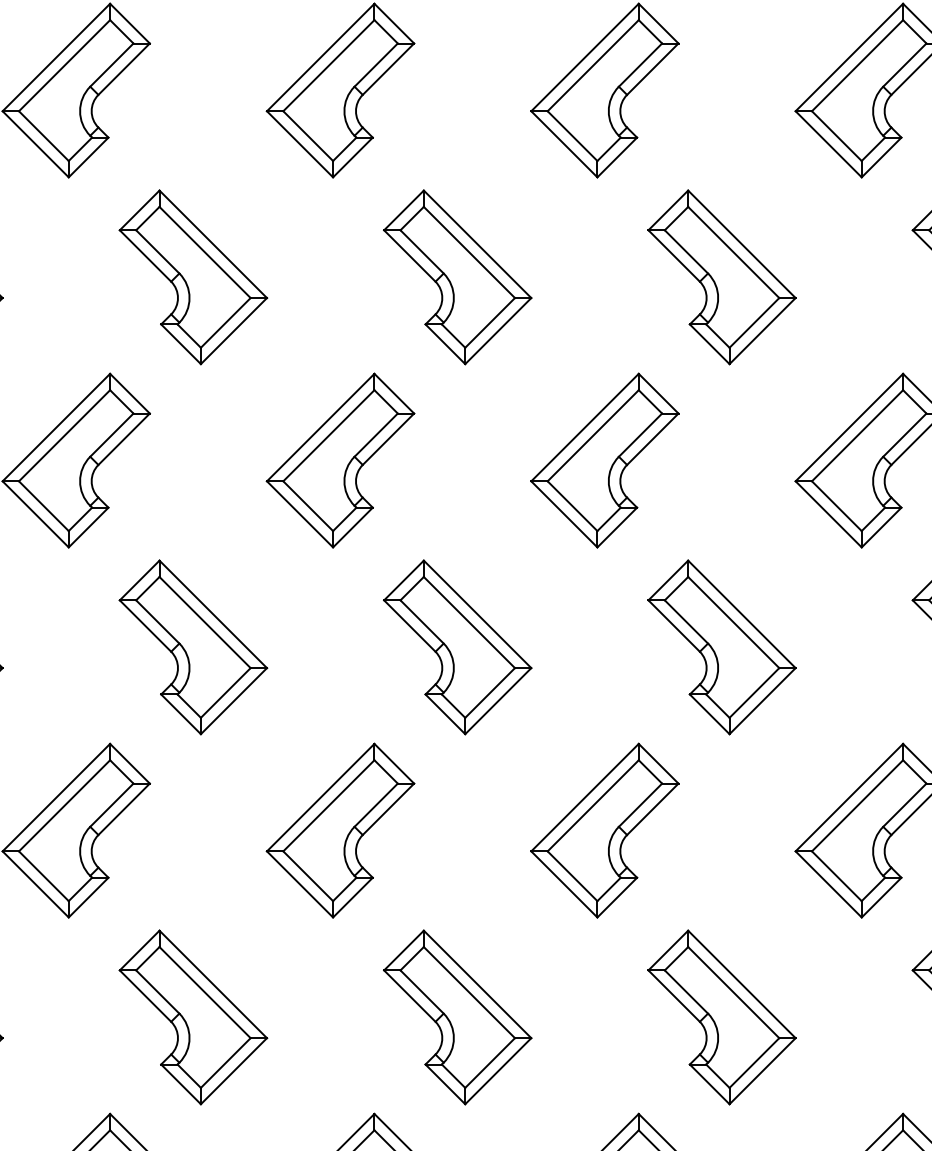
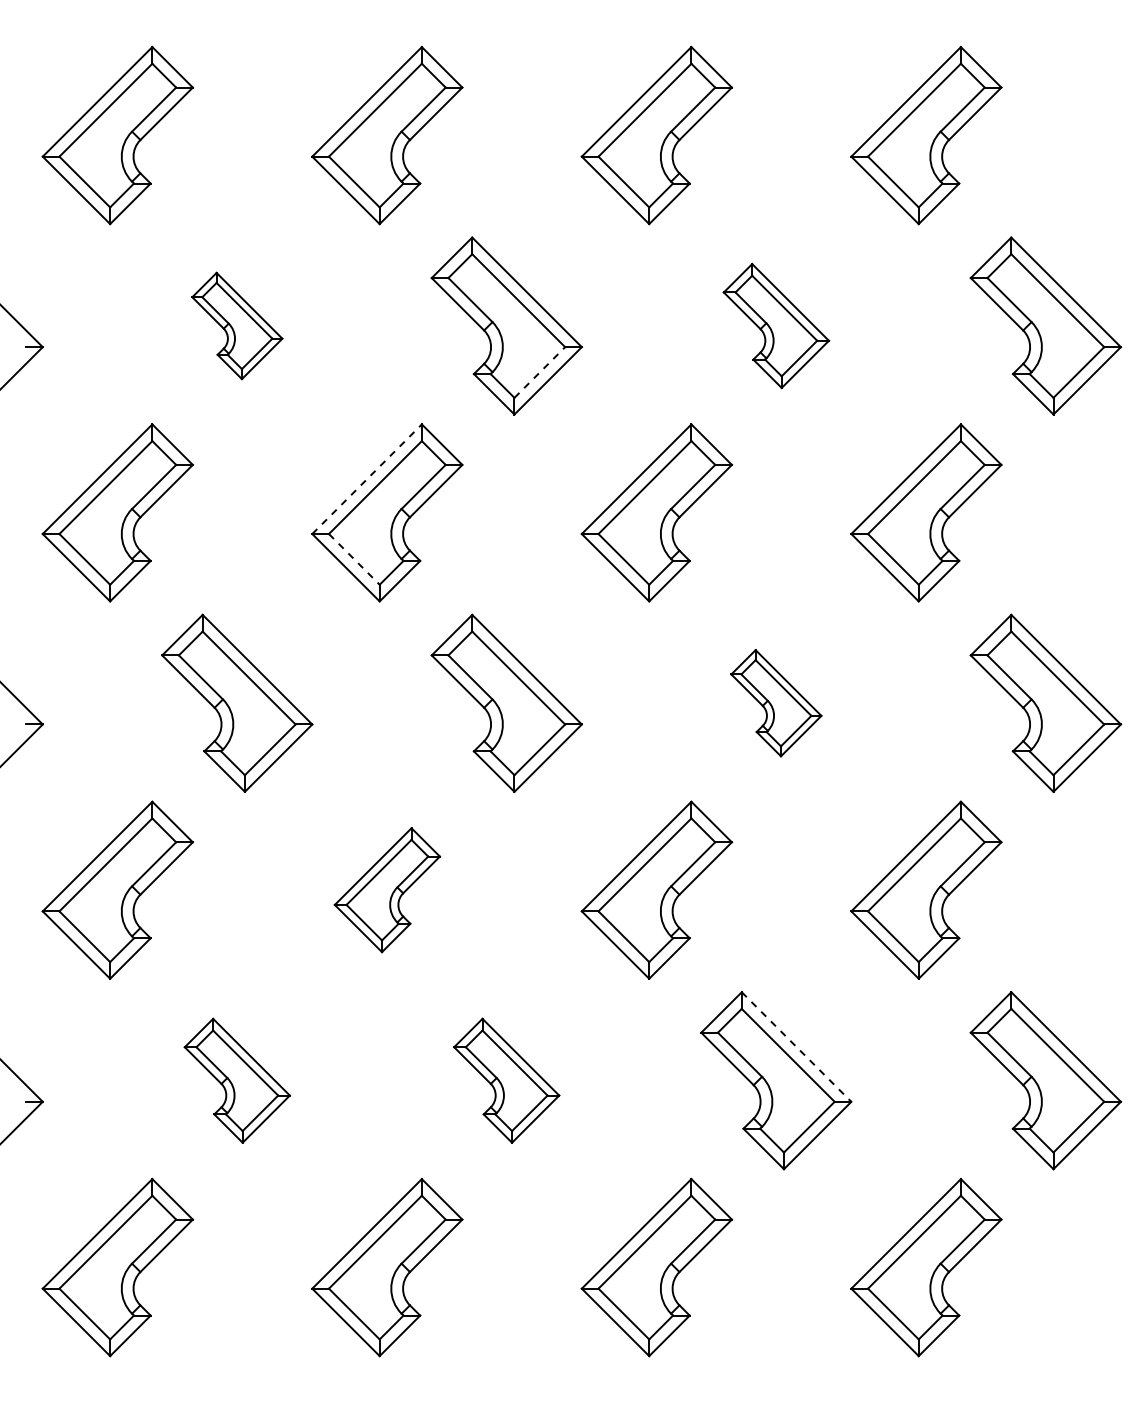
part: (193, 276) -> (237, 325), size x0.6
part: (722, 276) -> (776, 325), size x0.7
line: (489, 322) -> (539, 372), solid -> dashed
line: (321, 426) -> (367, 478), solid -> dashed
line: (308, 506) -> (354, 559), solid -> dashed
part: (722, 646) -> (776, 702), size x0.6
part: (340, 829) -> (387, 889), size x0.7
line: (741, 984) -> (796, 1047), solid -> dashed
part: (193, 1017) -> (237, 1080), size x0.7
part: (457, 1017) -> (506, 1080), size x0.7

